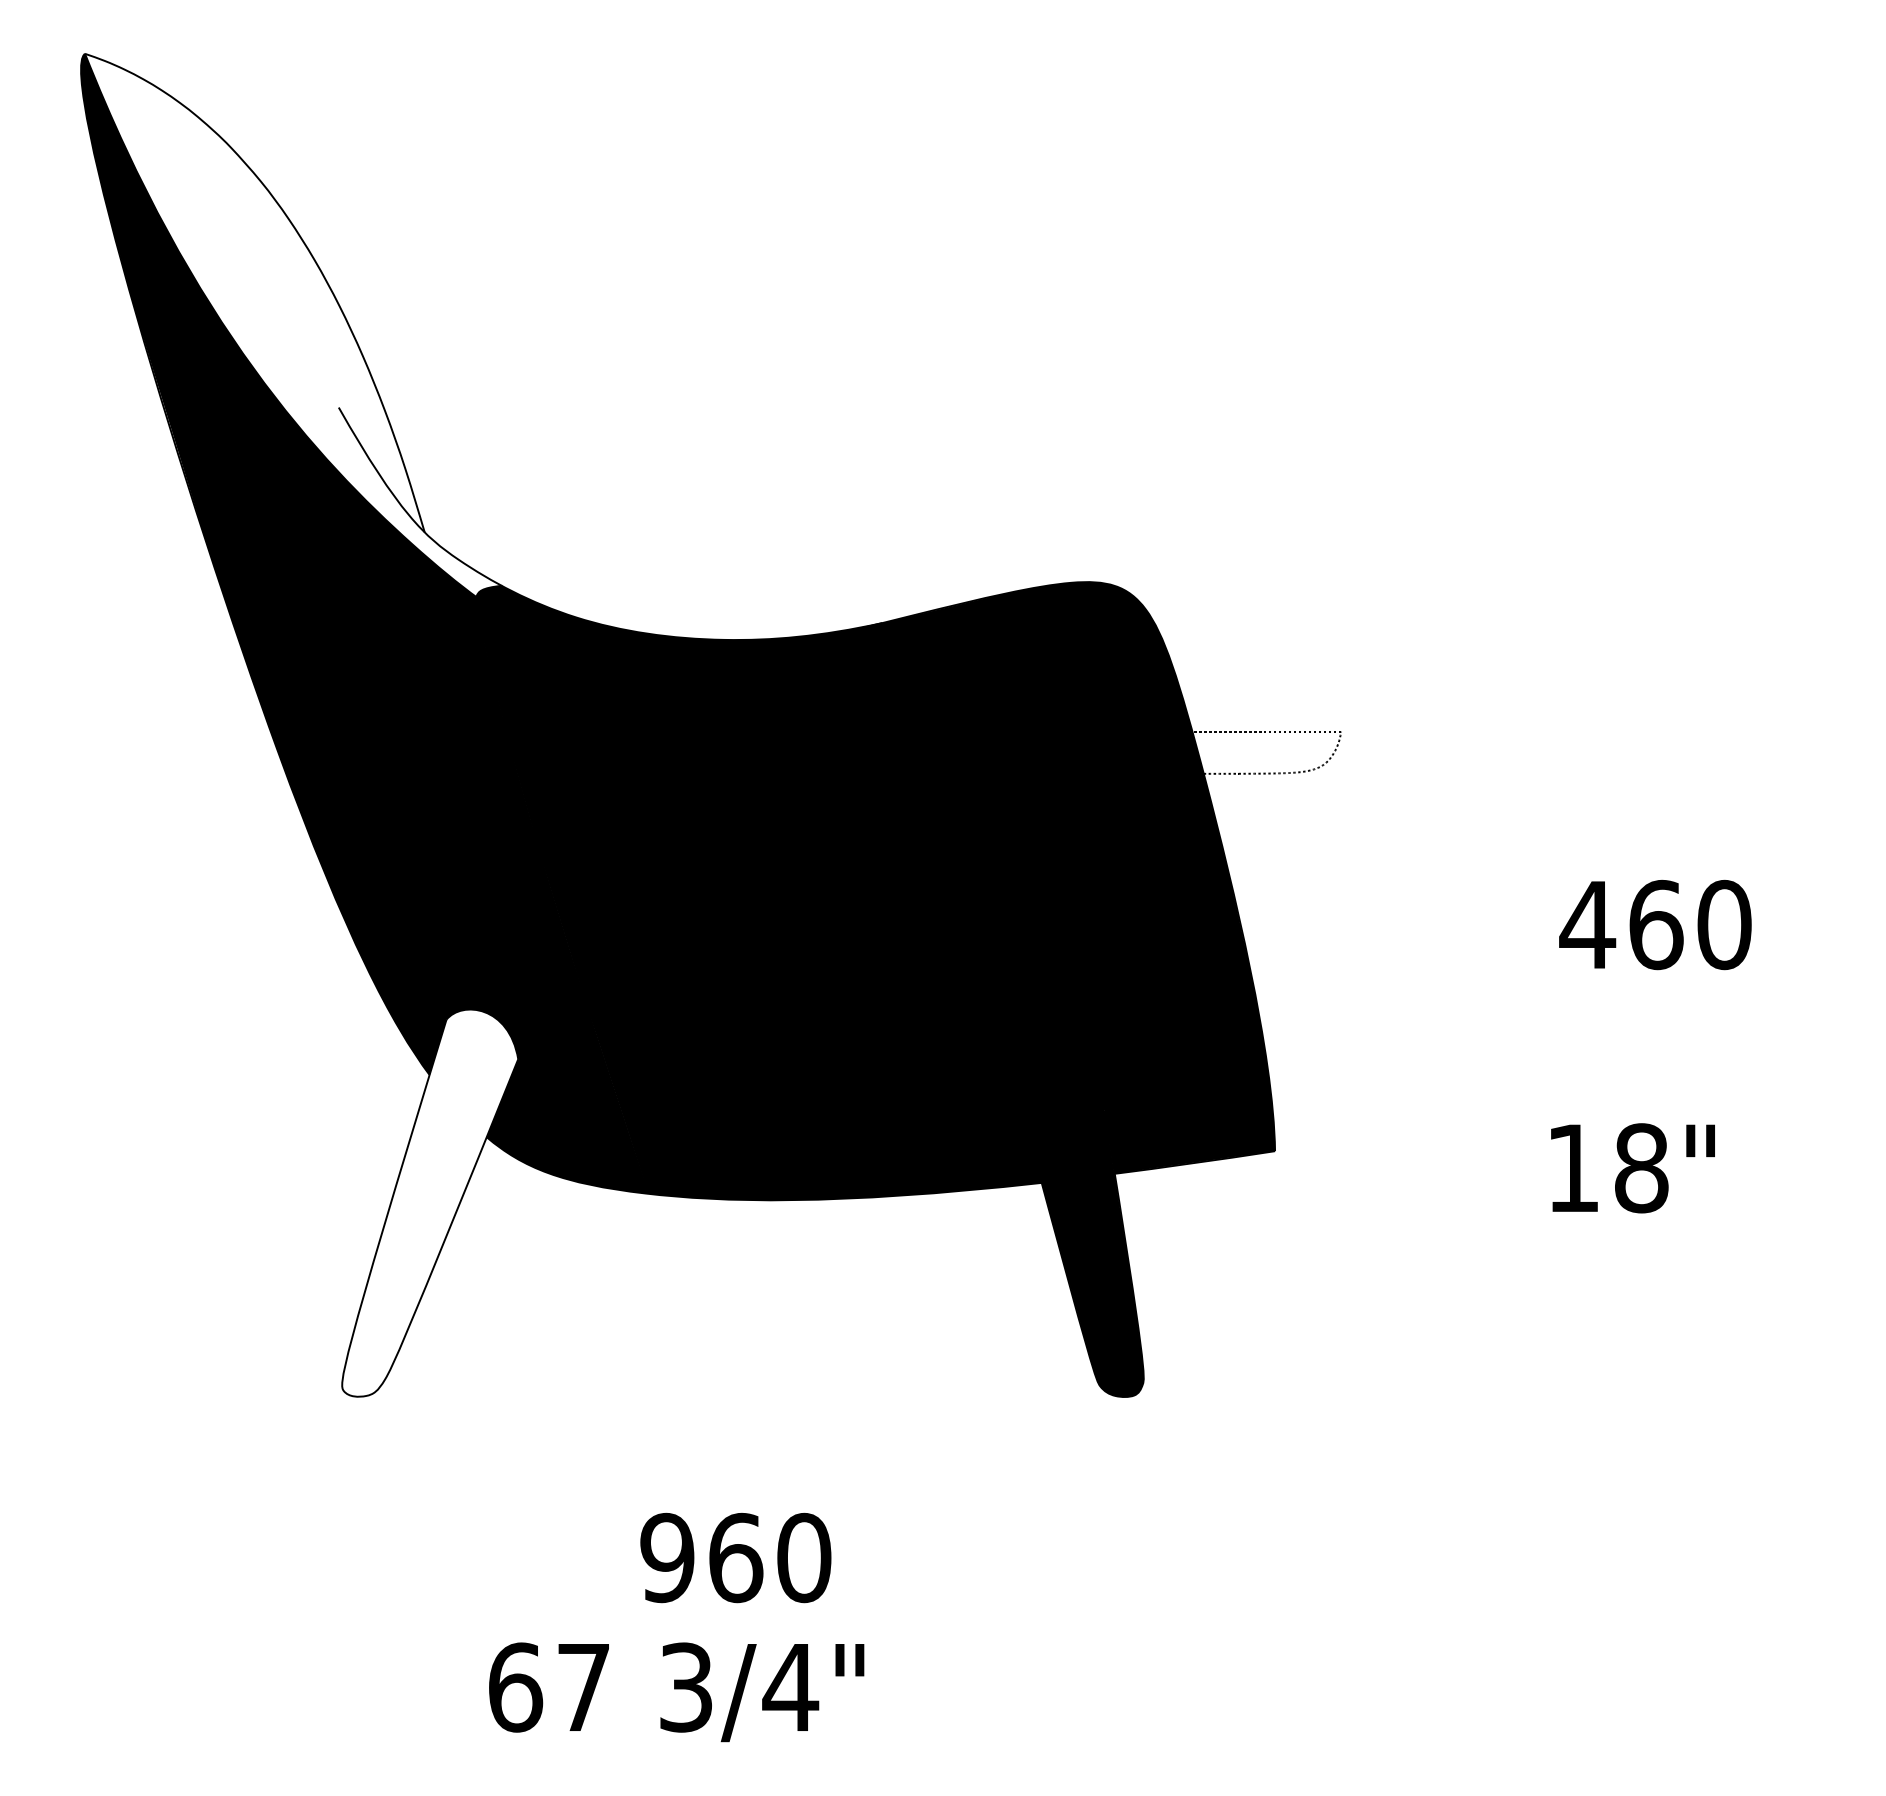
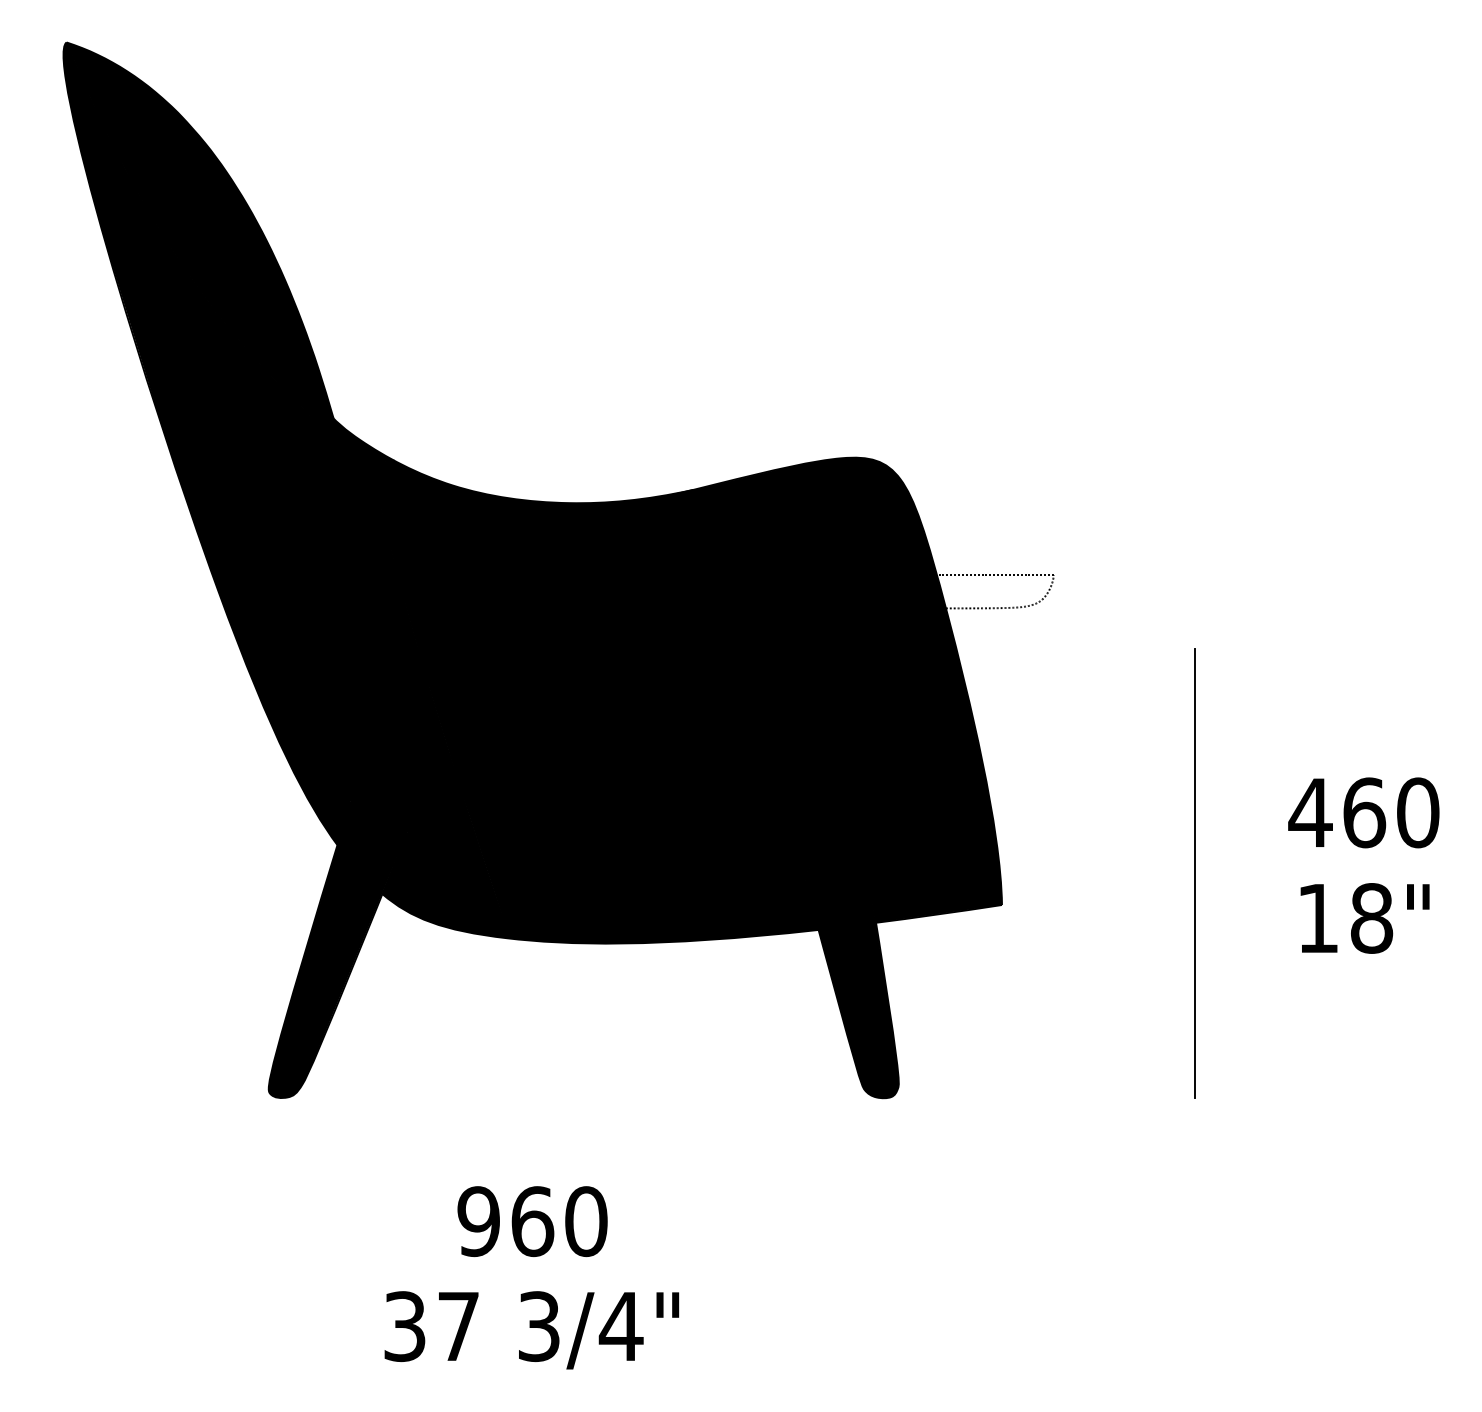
fill: (293, 325) -> (230, 256), added
text: (1655, 924) -> (1363, 812), moved
line: (1520, 1110) -> (1194, 873), added
text: (1632, 1168) -> (1364, 918), moved
fill: (430, 1202) -> (338, 945), added
text: (735, 1557) -> (532, 1221), moved
text: (516, 1687) -> (405, 1326), 67 -> 37

